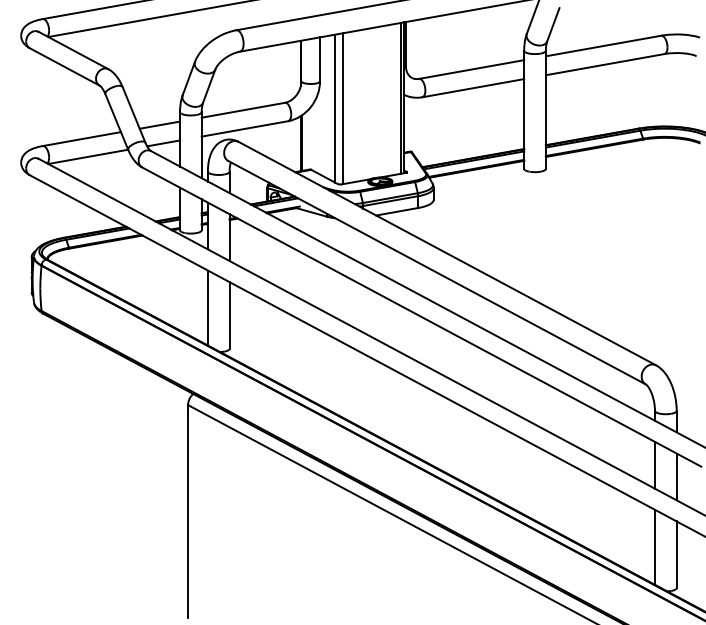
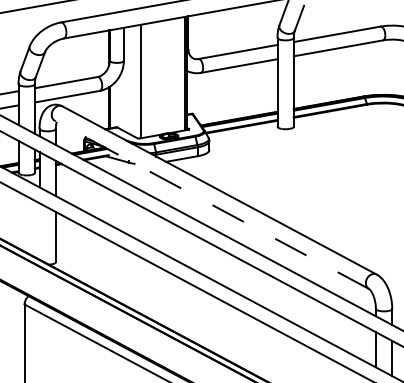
line: (334, 108) -> (134, 81), removed
line: (437, 272) -> (212, 204), solid -> dashed
line: (207, 307) -> (39, 231), removed

